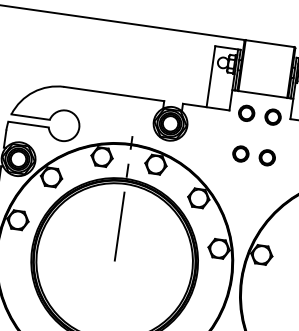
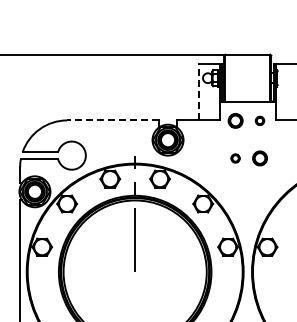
line: (211, 75) -> (198, 91), solid -> dashed
line: (113, 94) -> (112, 120), solid -> dashed
circle: (272, 116) -> (259, 120), size x0.6
circle: (240, 154) -> (235, 158), size x0.6

